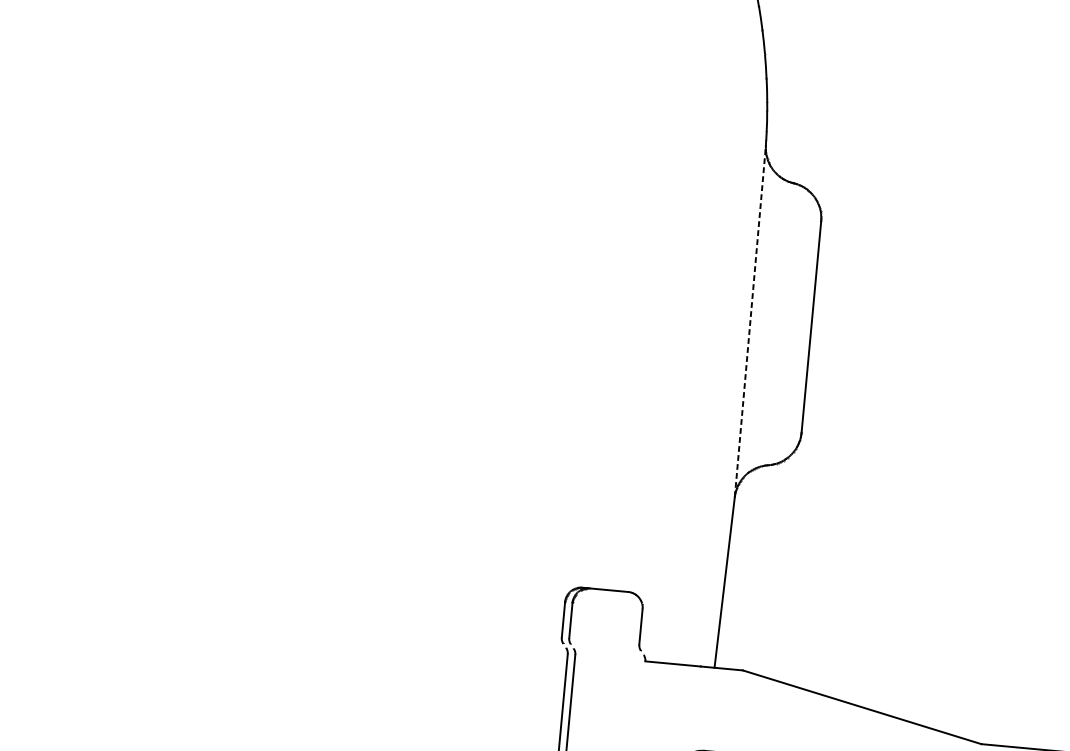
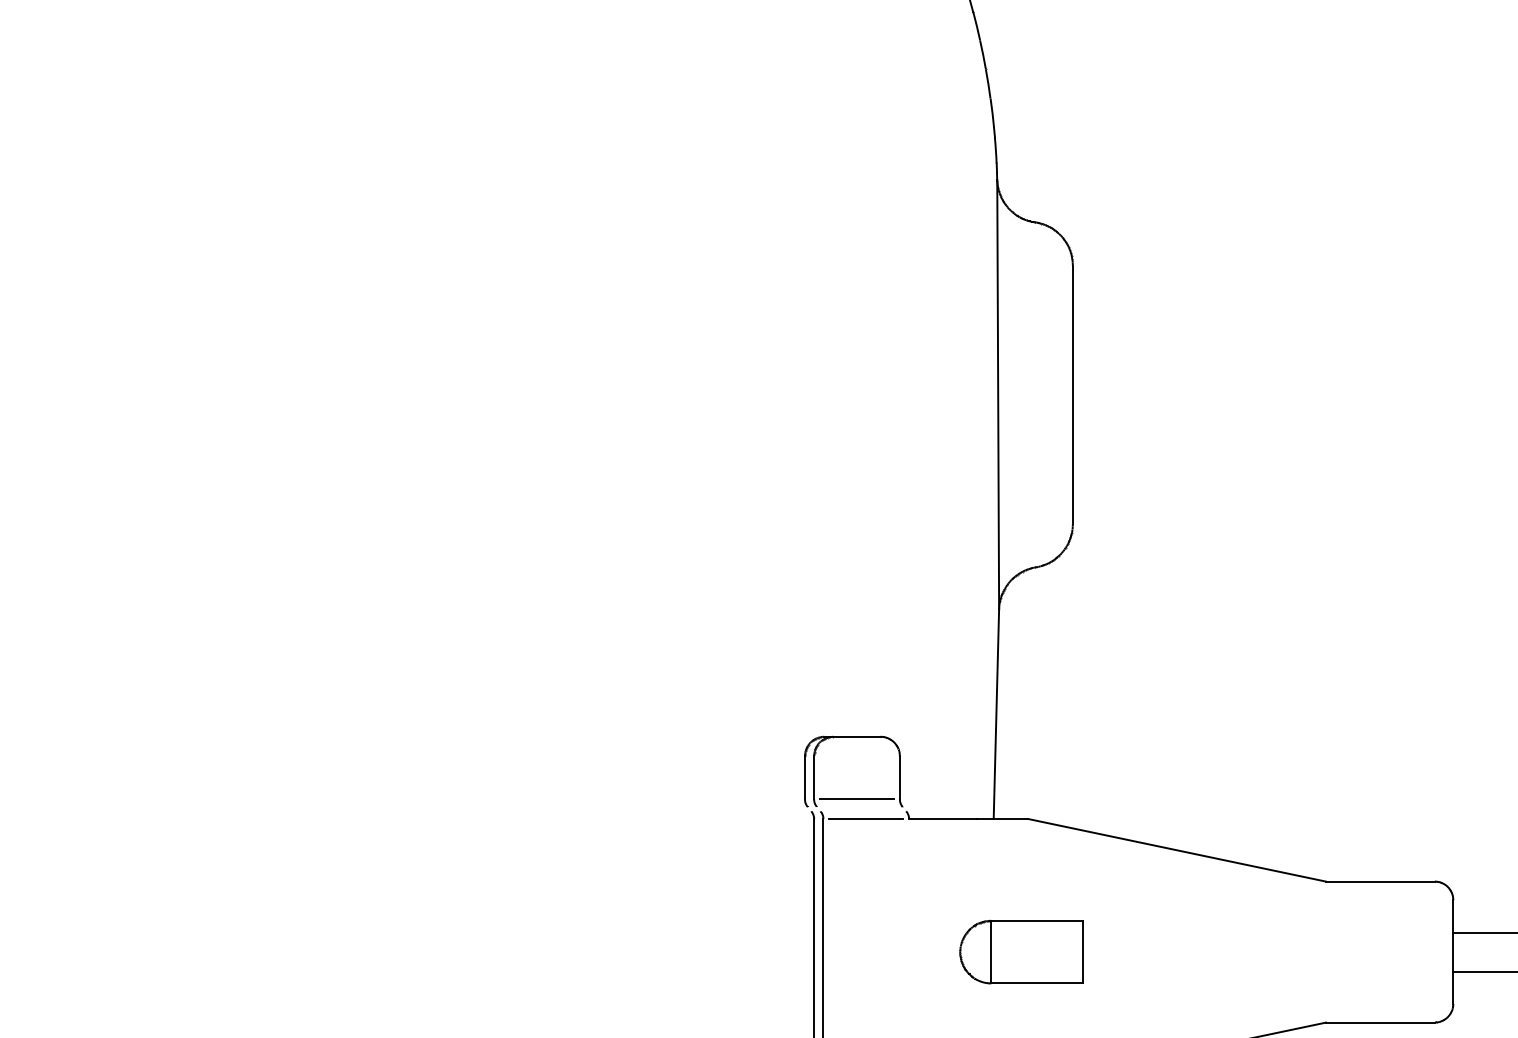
line: (750, 321) -> (998, 394), dashed -> solid
line: (603, 641) -> (856, 799), added
line: (610, 658) -> (866, 819), added

